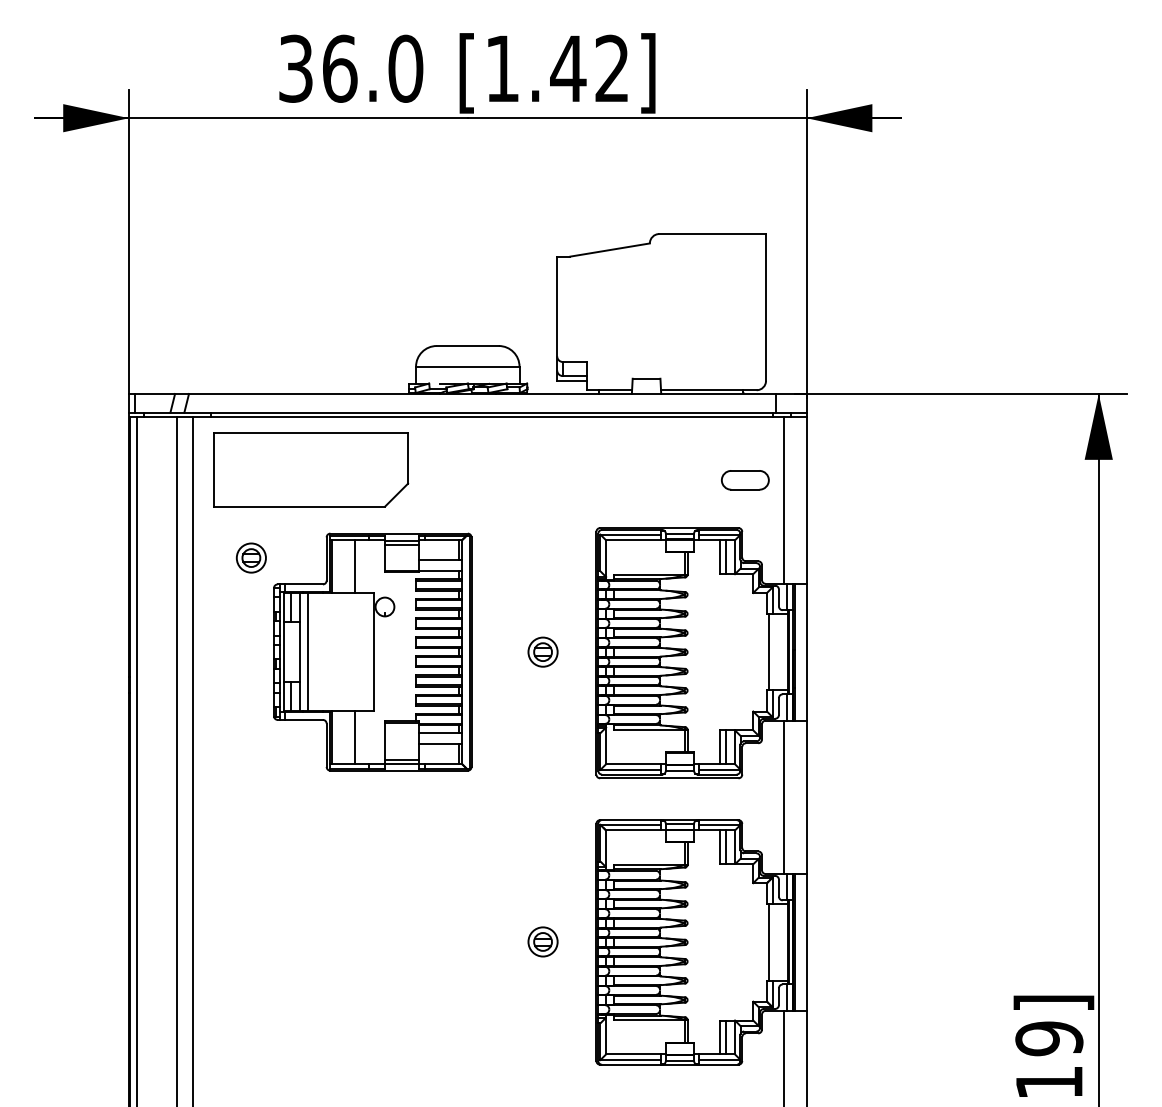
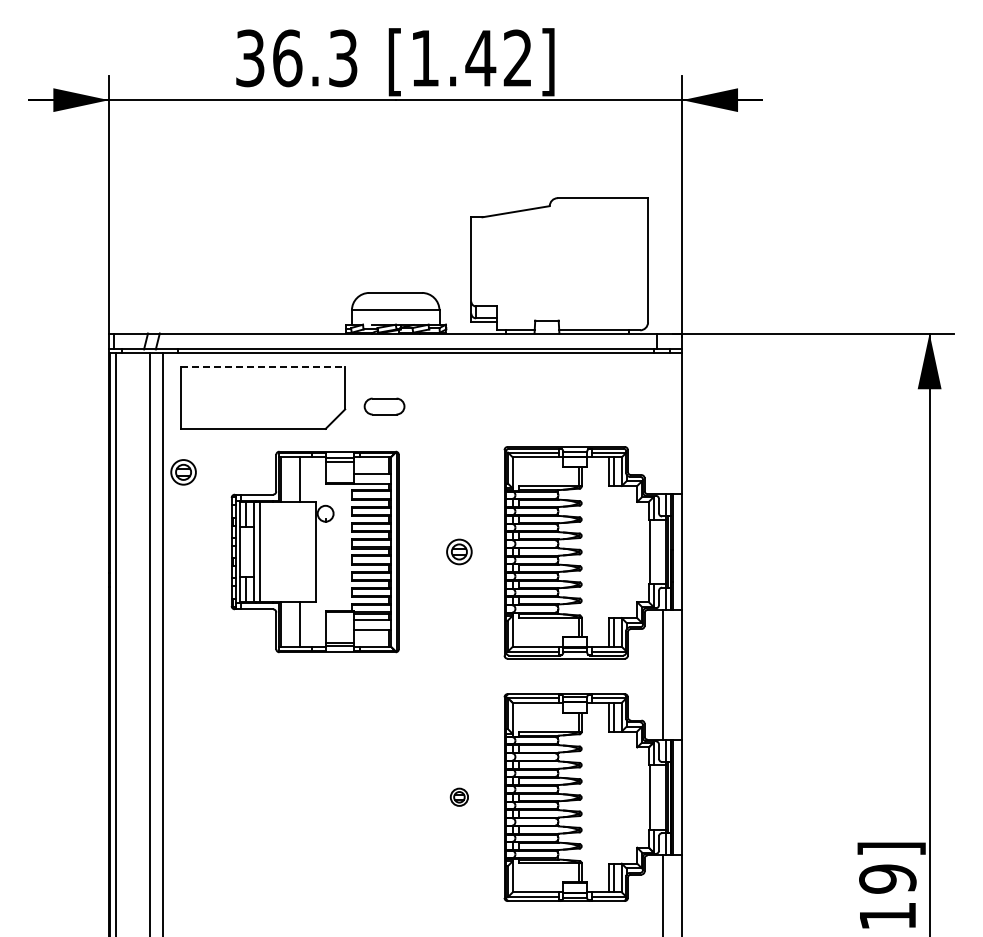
text: (406, 68) -> (343, 58), 36.0 -> 36.3
line: (311, 432) -> (263, 366), solid -> dashed
part: (745, 480) -> (384, 406), moved
line: (784, 500) -> (663, 423), removed
part: (251, 558) -> (183, 472), moved
part: (543, 942) -> (459, 797), size x0.7

